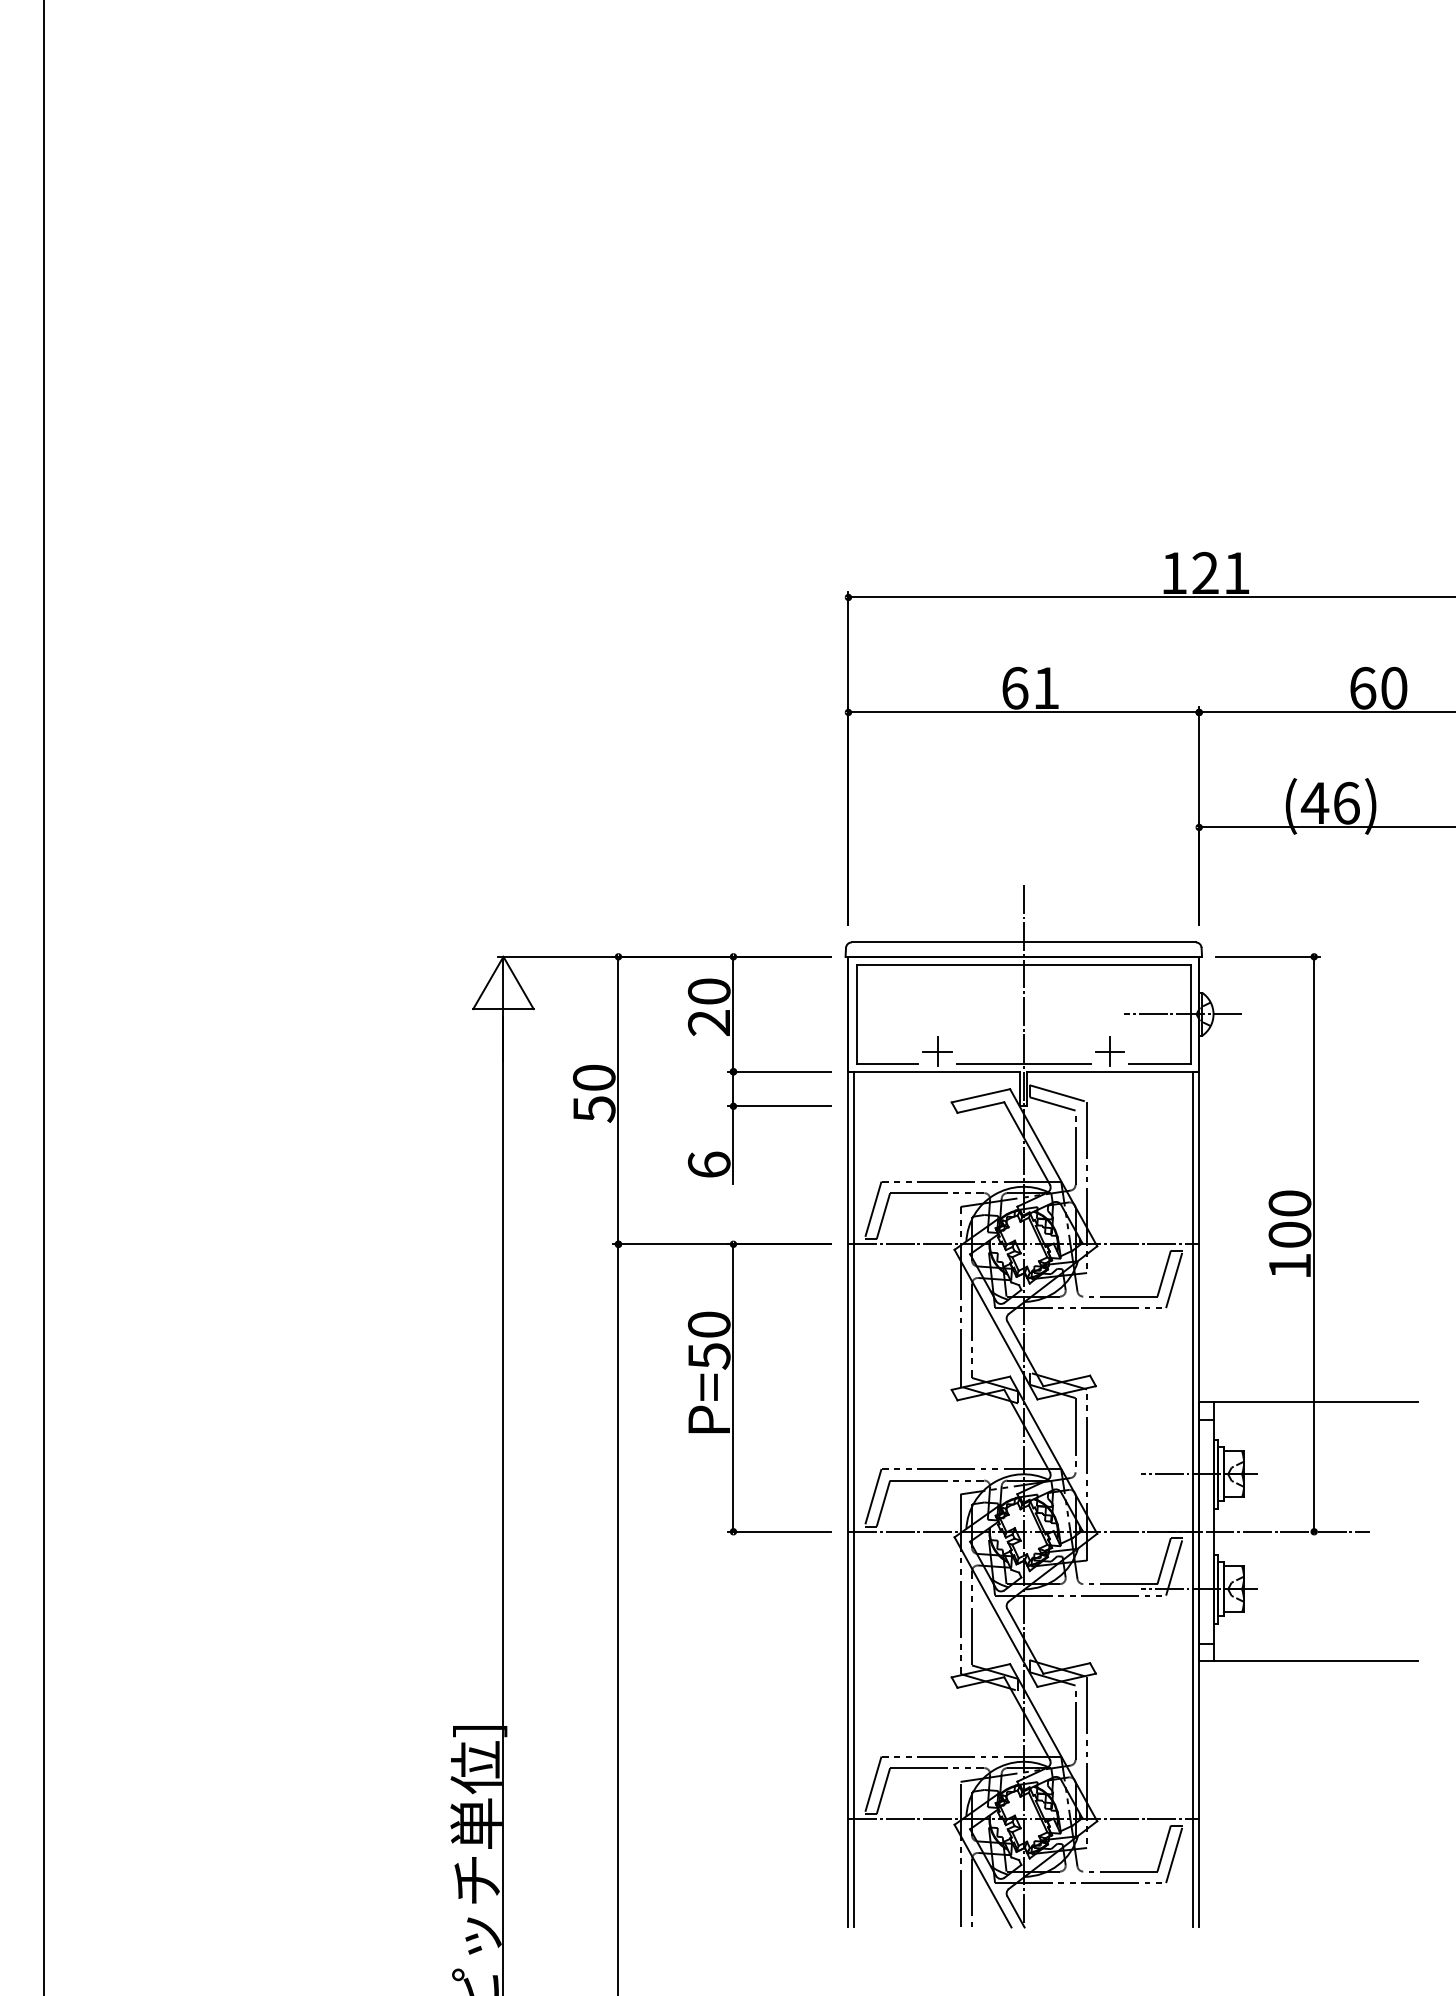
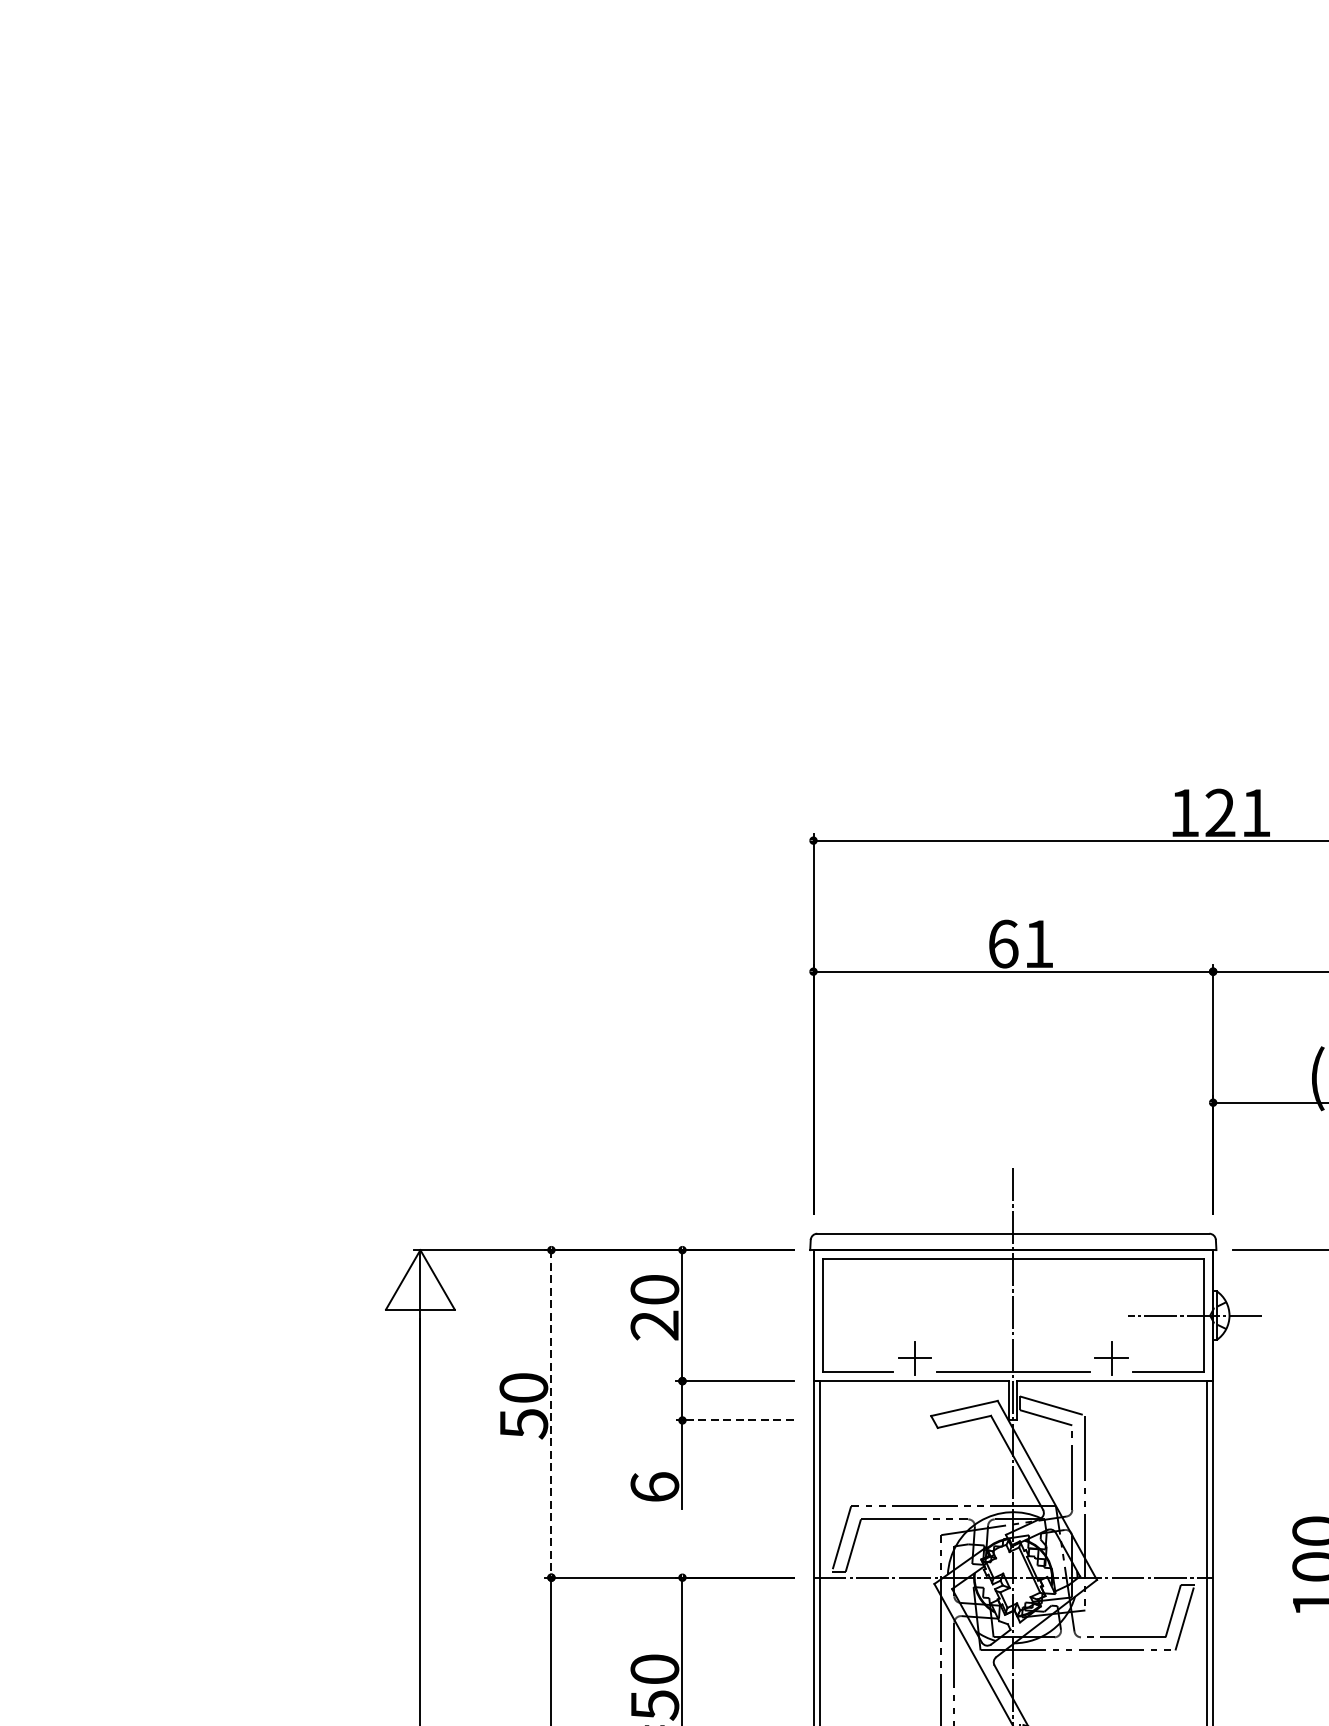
line: (618, 1100) -> (551, 1413), solid -> dashed
line: (779, 1106) -> (734, 1420), solid -> dashed

